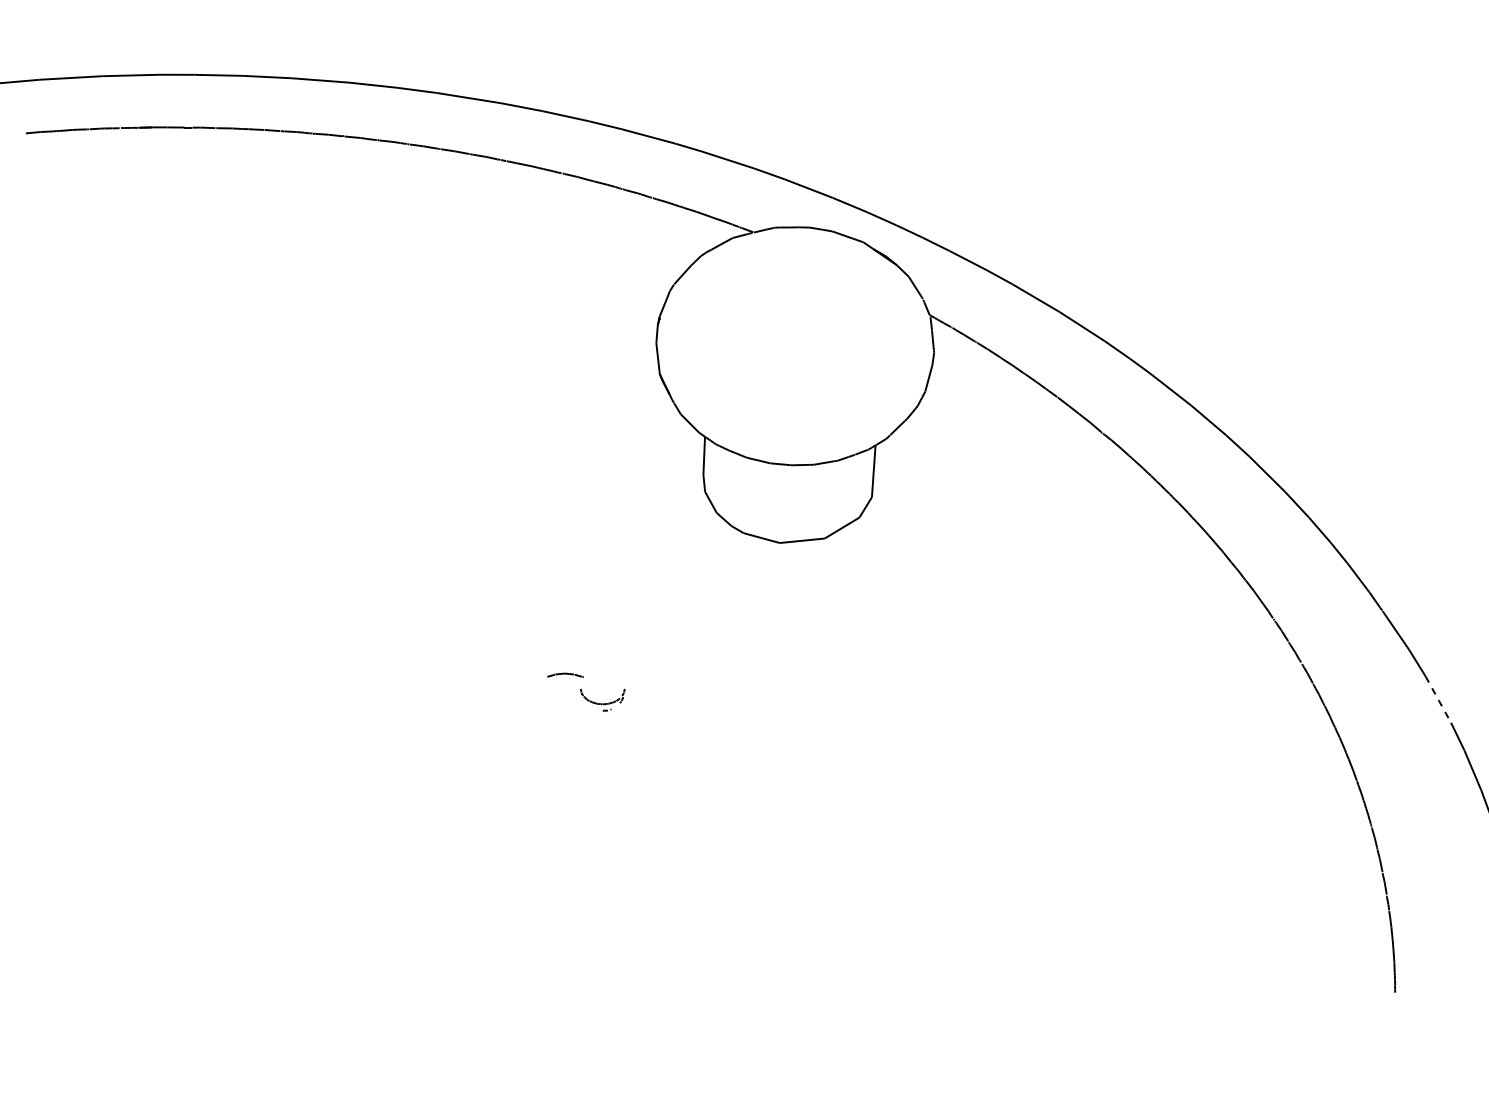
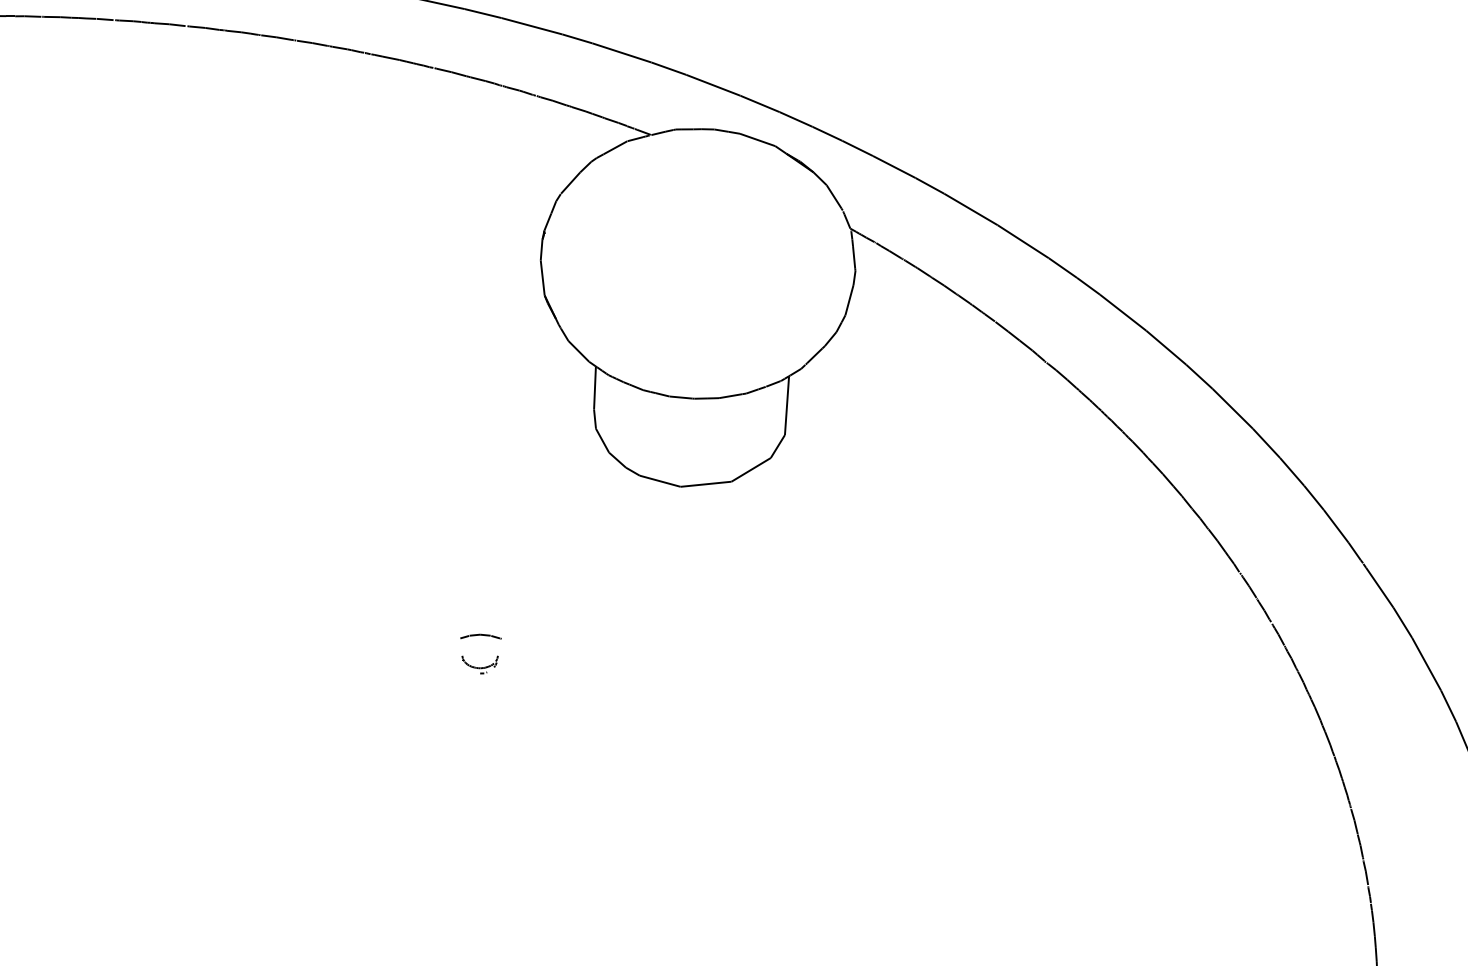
part: (565, 674) -> (480, 635), moved
part: (602, 700) -> (479, 665), size x0.71
line: (1438, 700) -> (1426, 665), dashed -> solid

